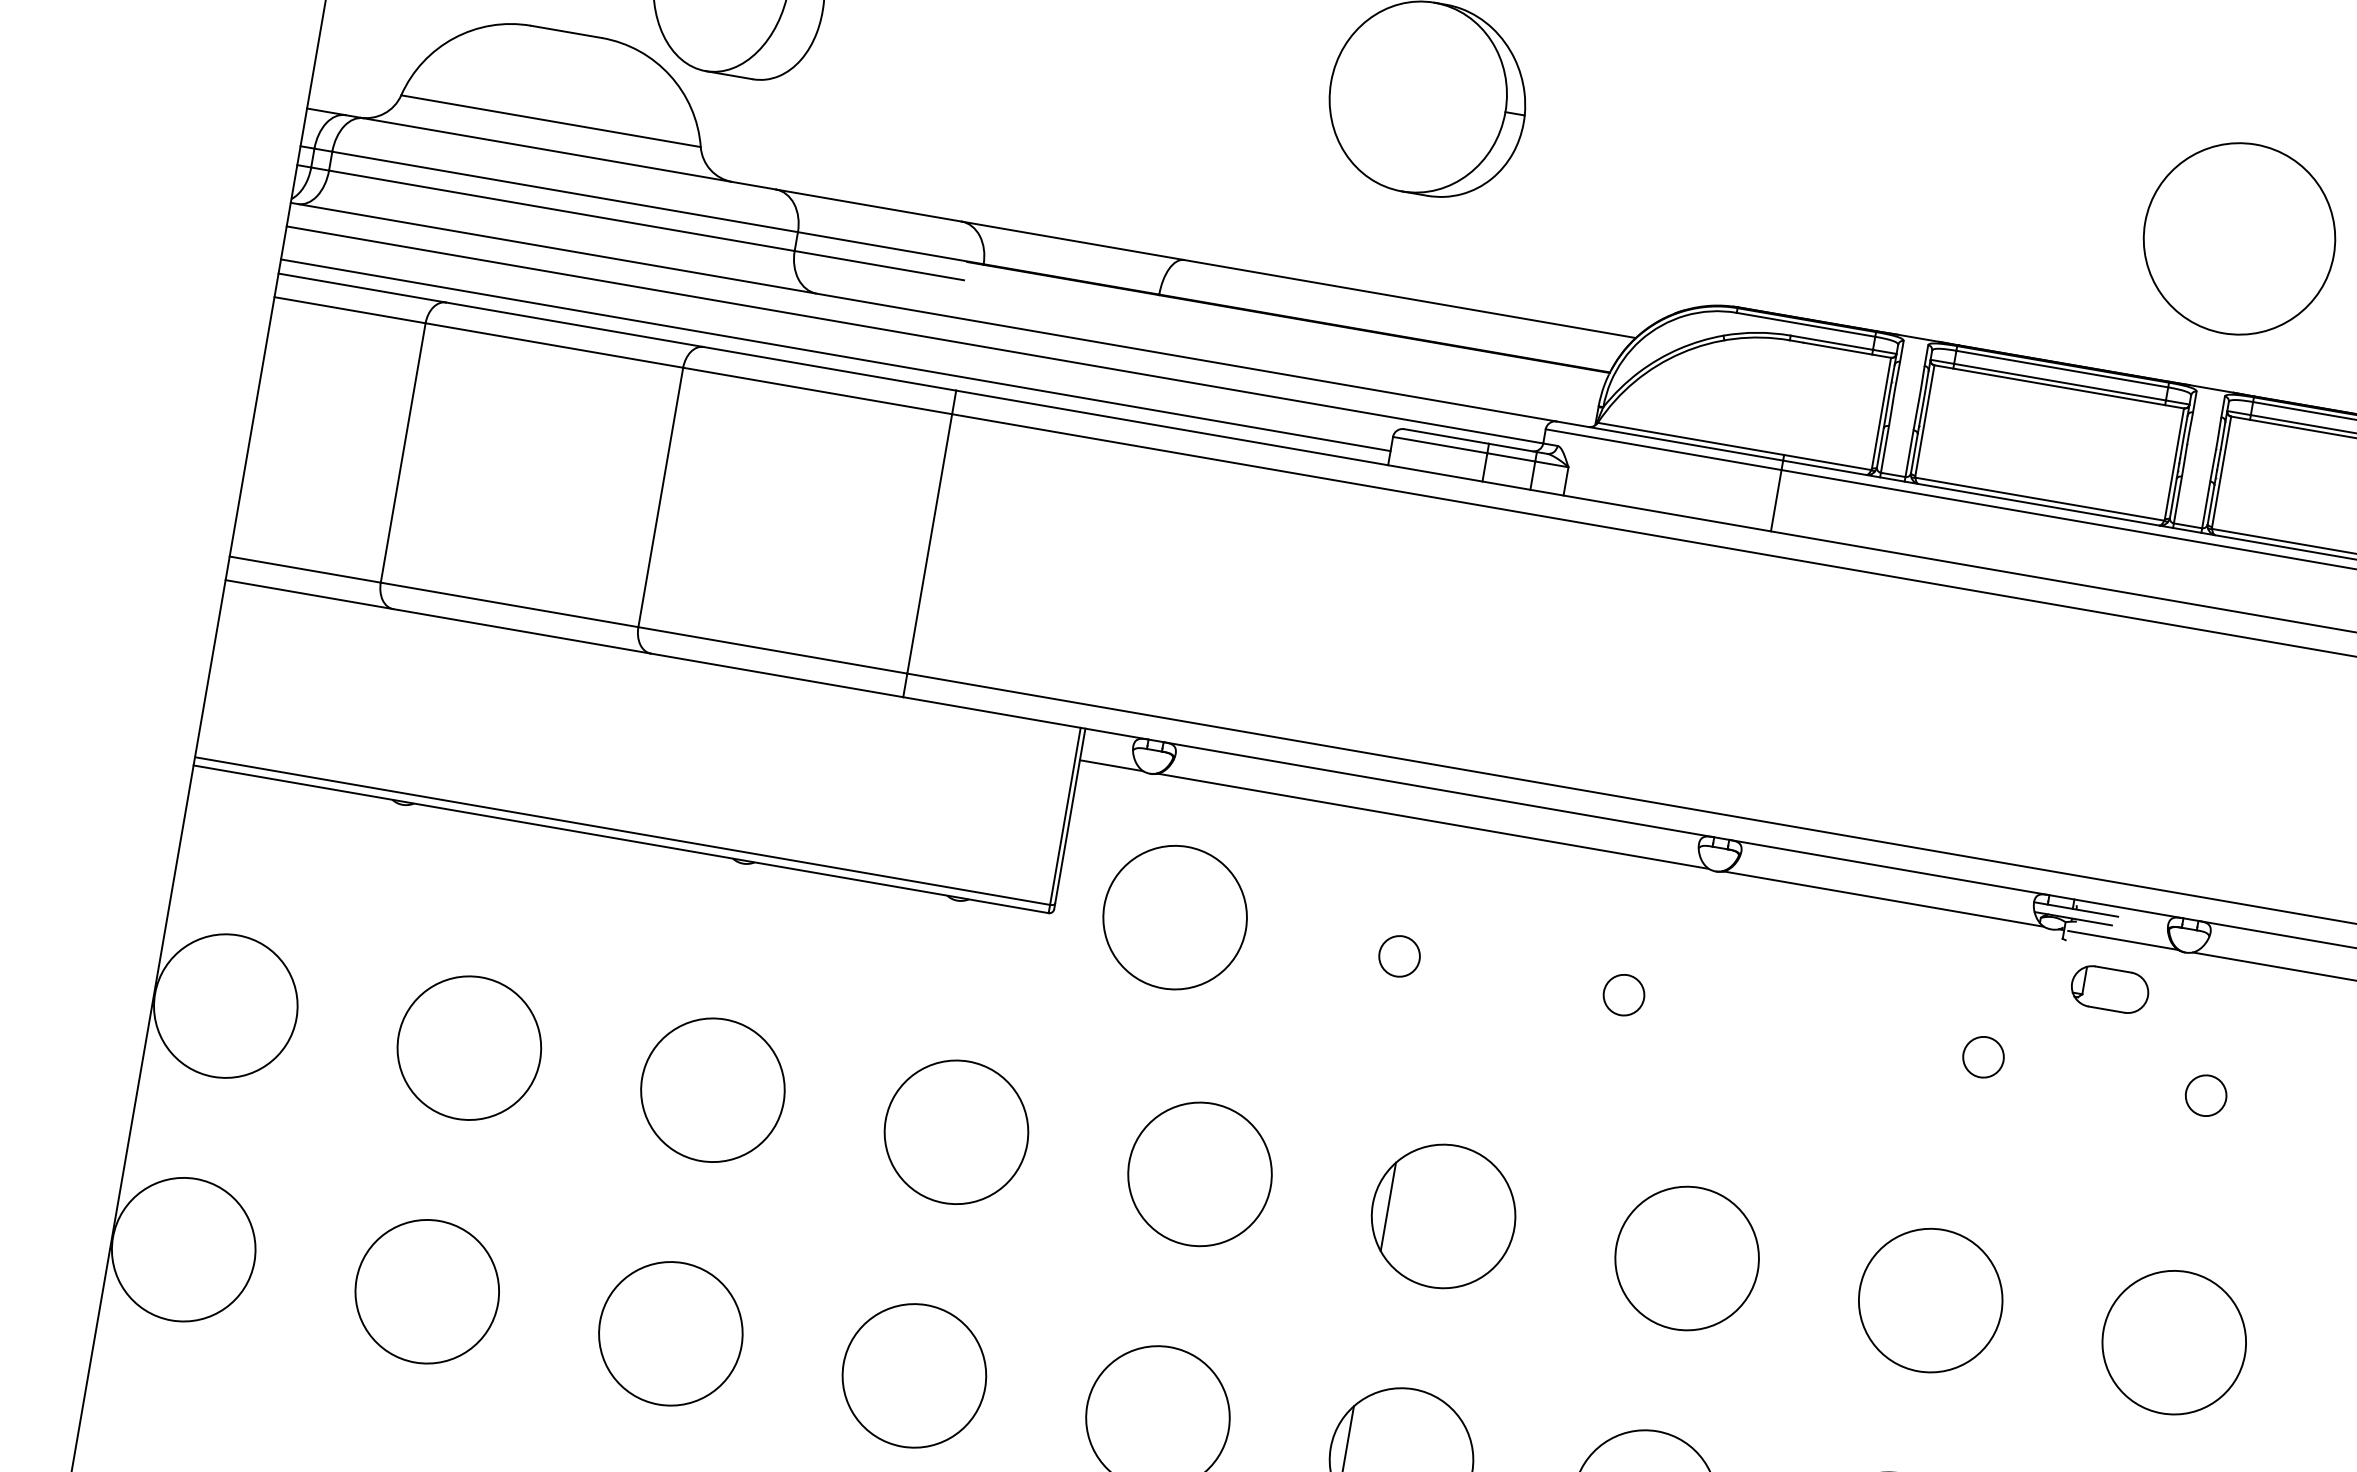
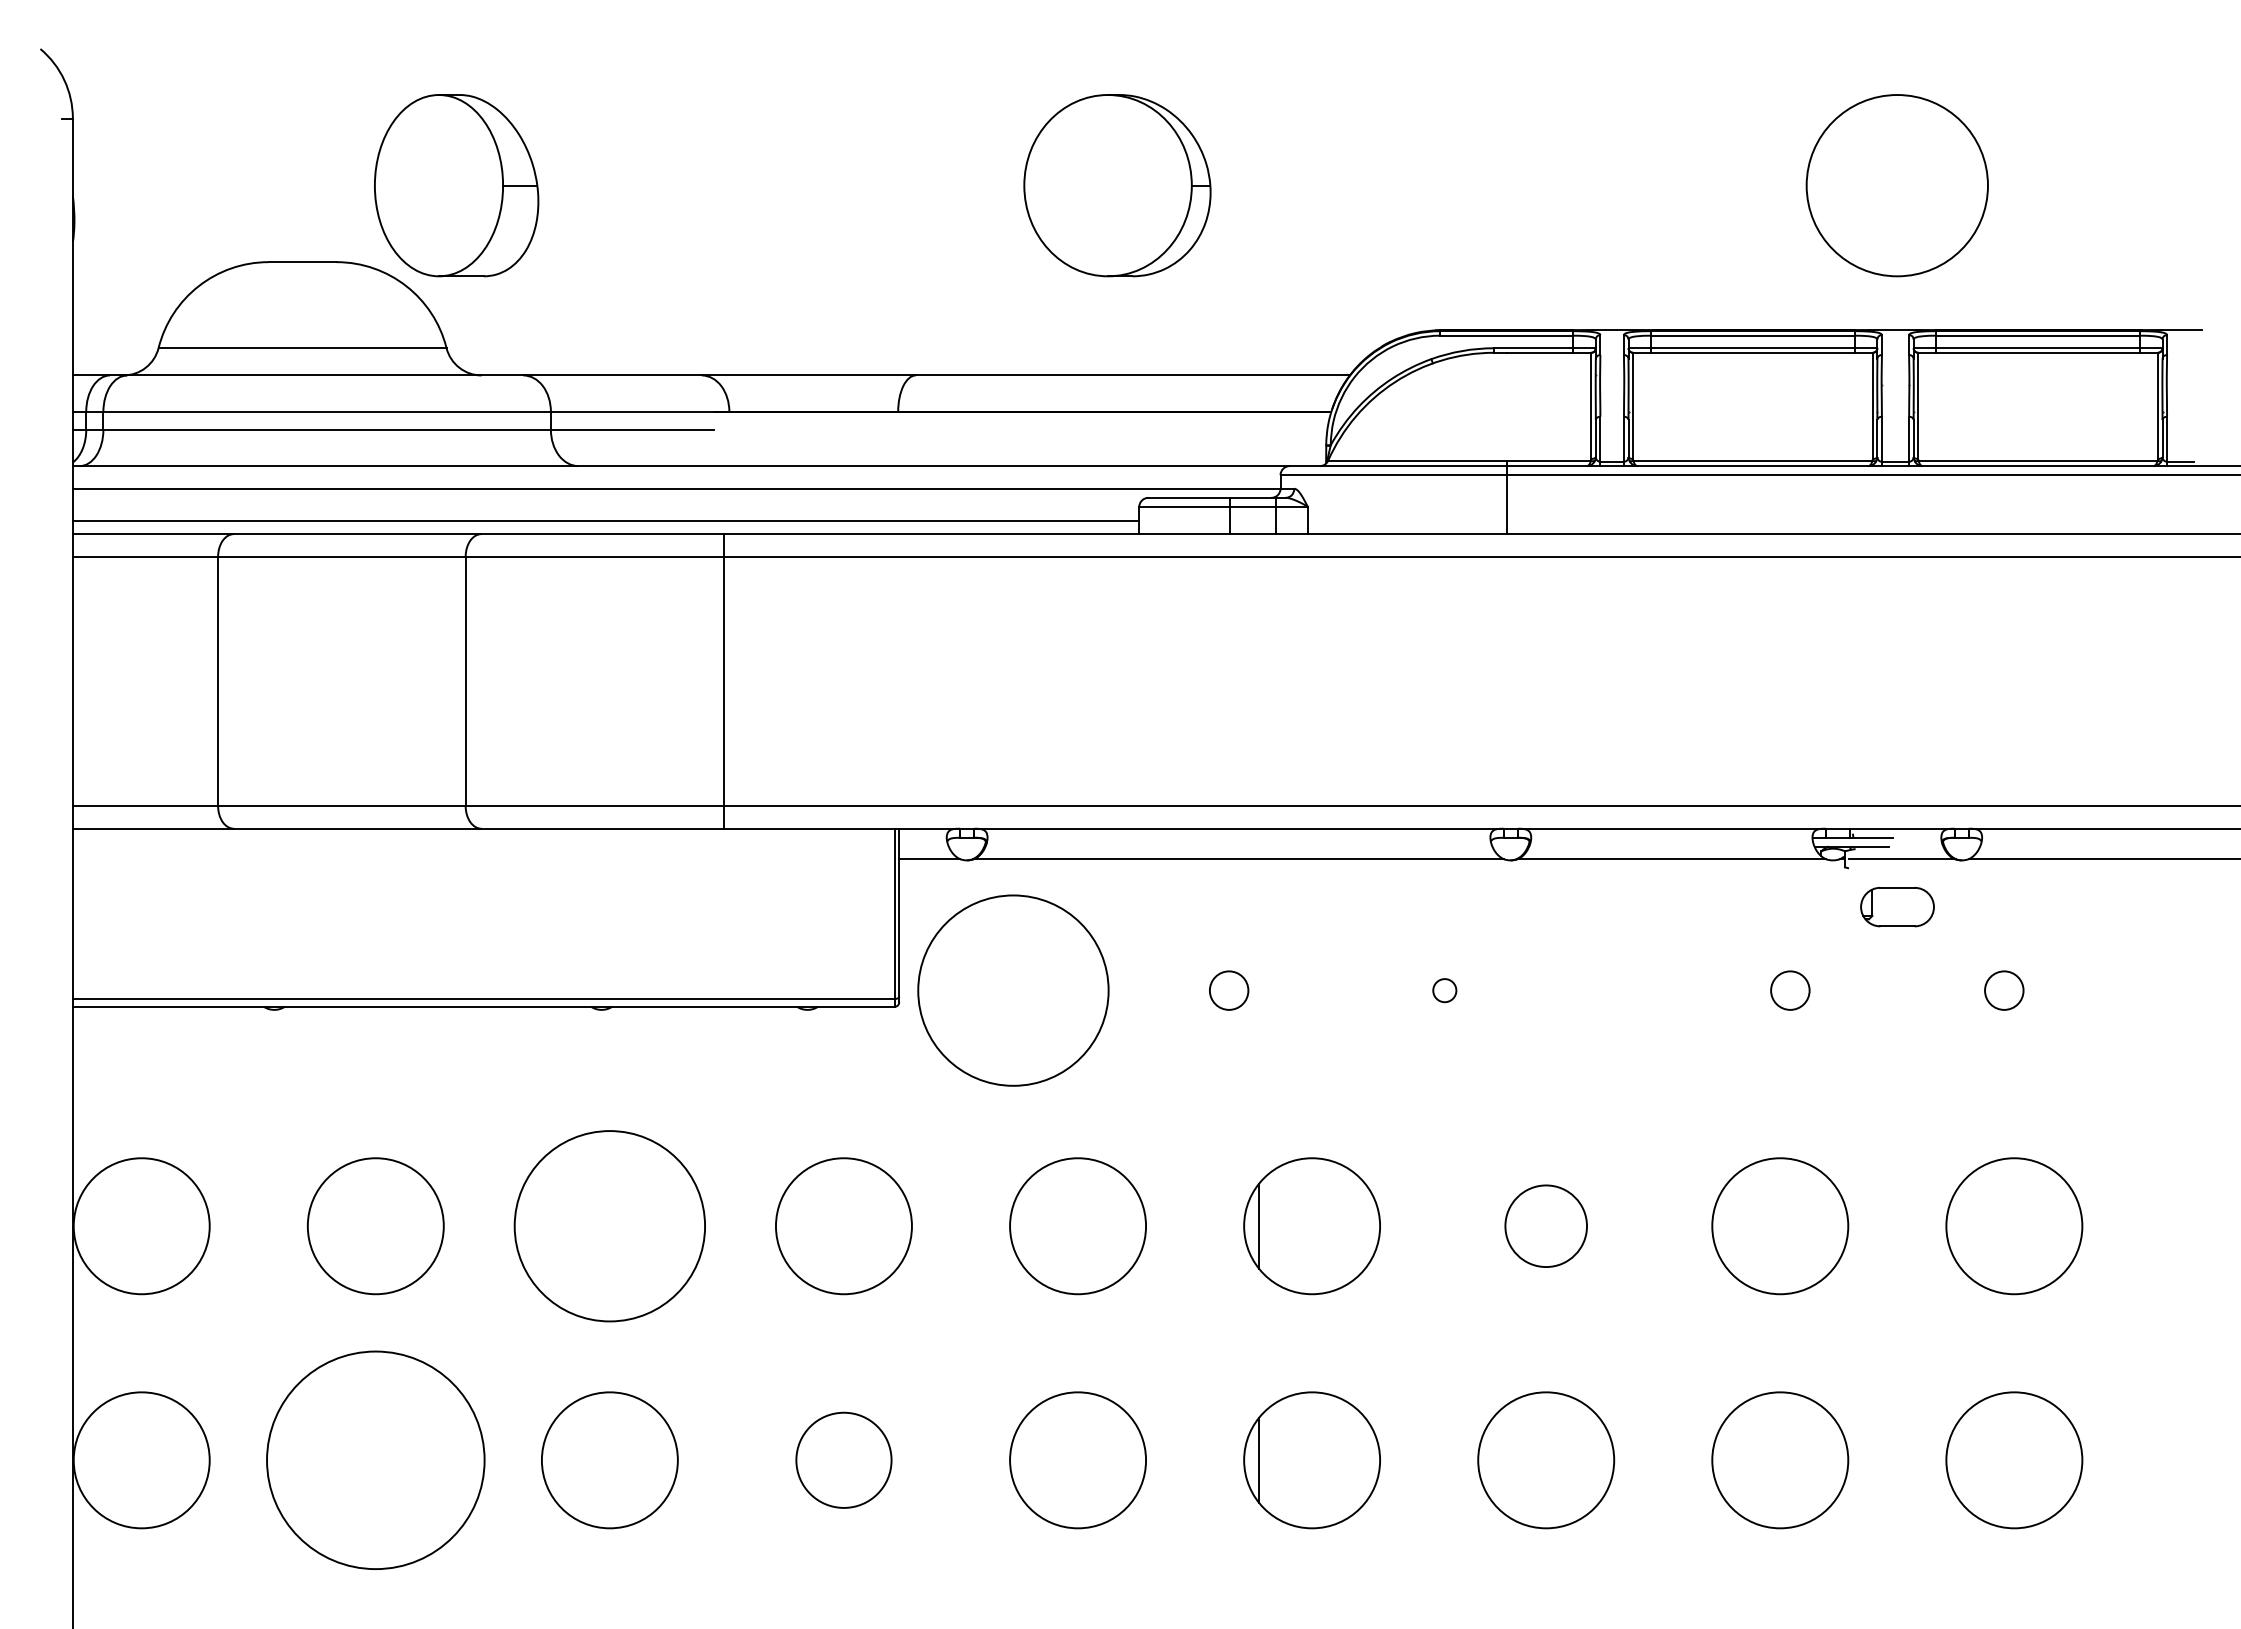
circle: (1175, 917) -> (1013, 990), size x1.4
circle: (1623, 994) -> (1444, 990), size x0.6
circle: (712, 1090) -> (609, 1226), size x1.4
circle: (1687, 1258) -> (1546, 1226), size x0.6
circle: (426, 1291) -> (375, 1460), size x1.6
circle: (913, 1375) -> (843, 1460), size x0.7

